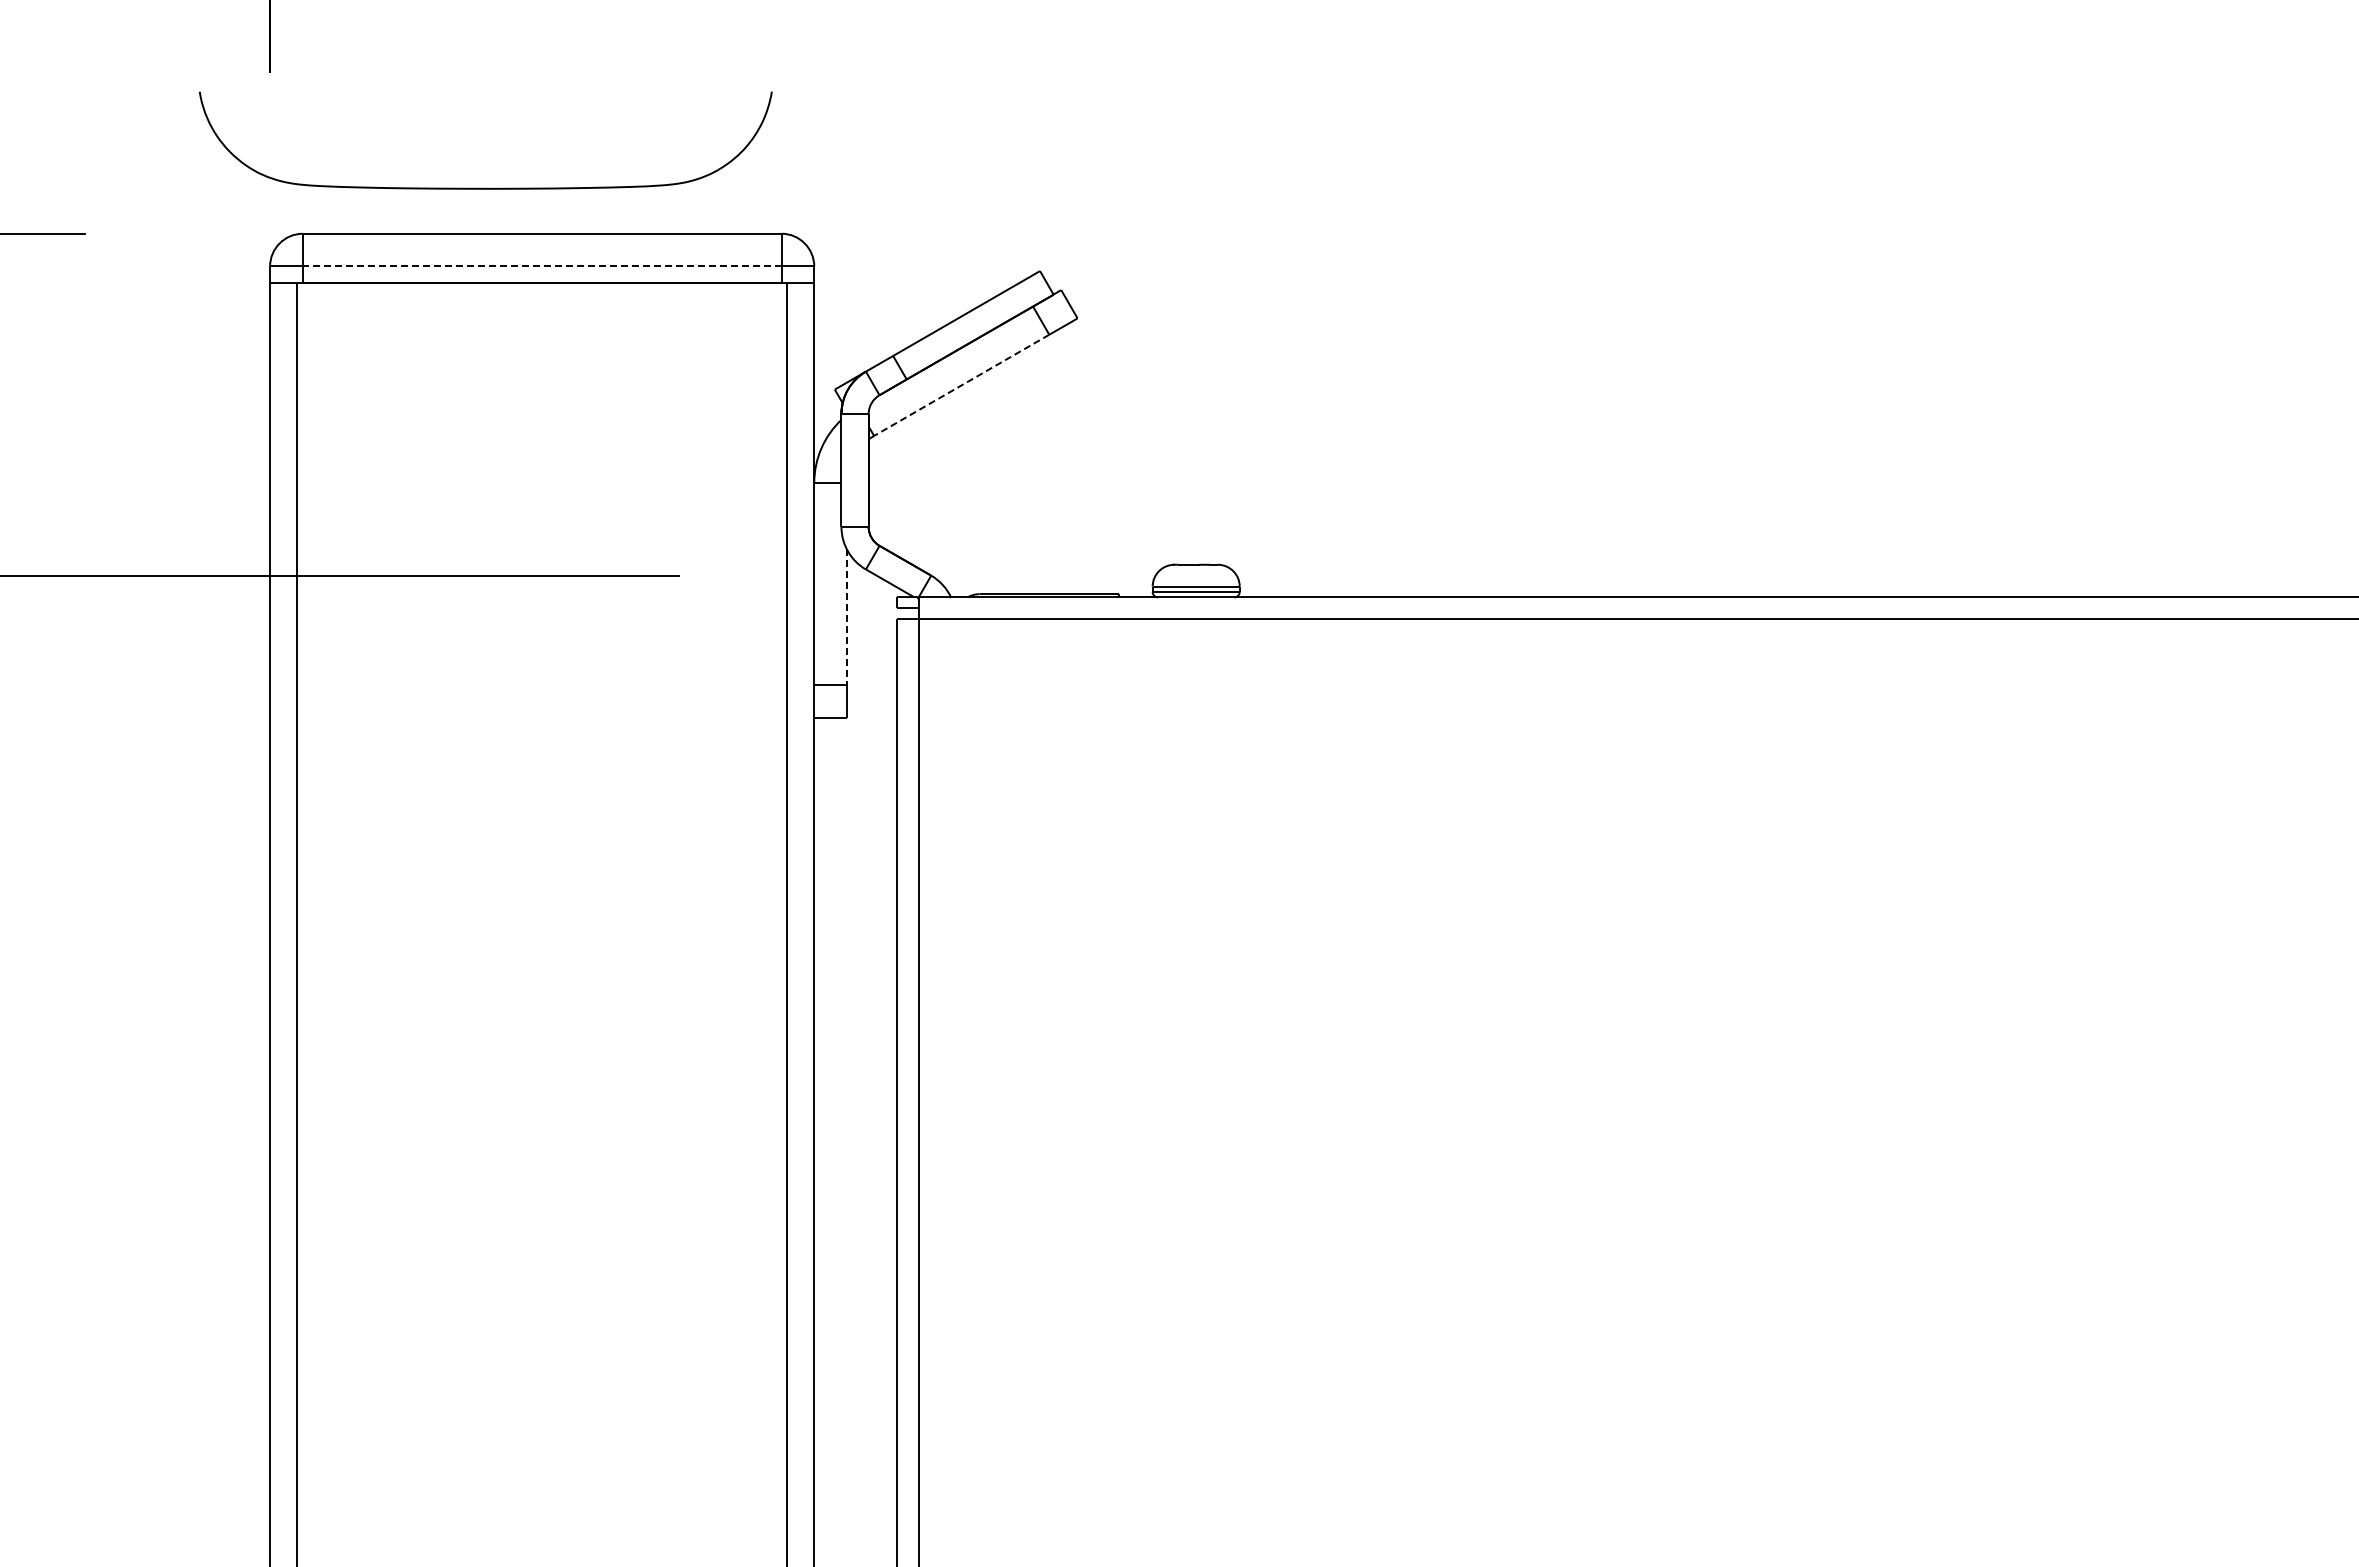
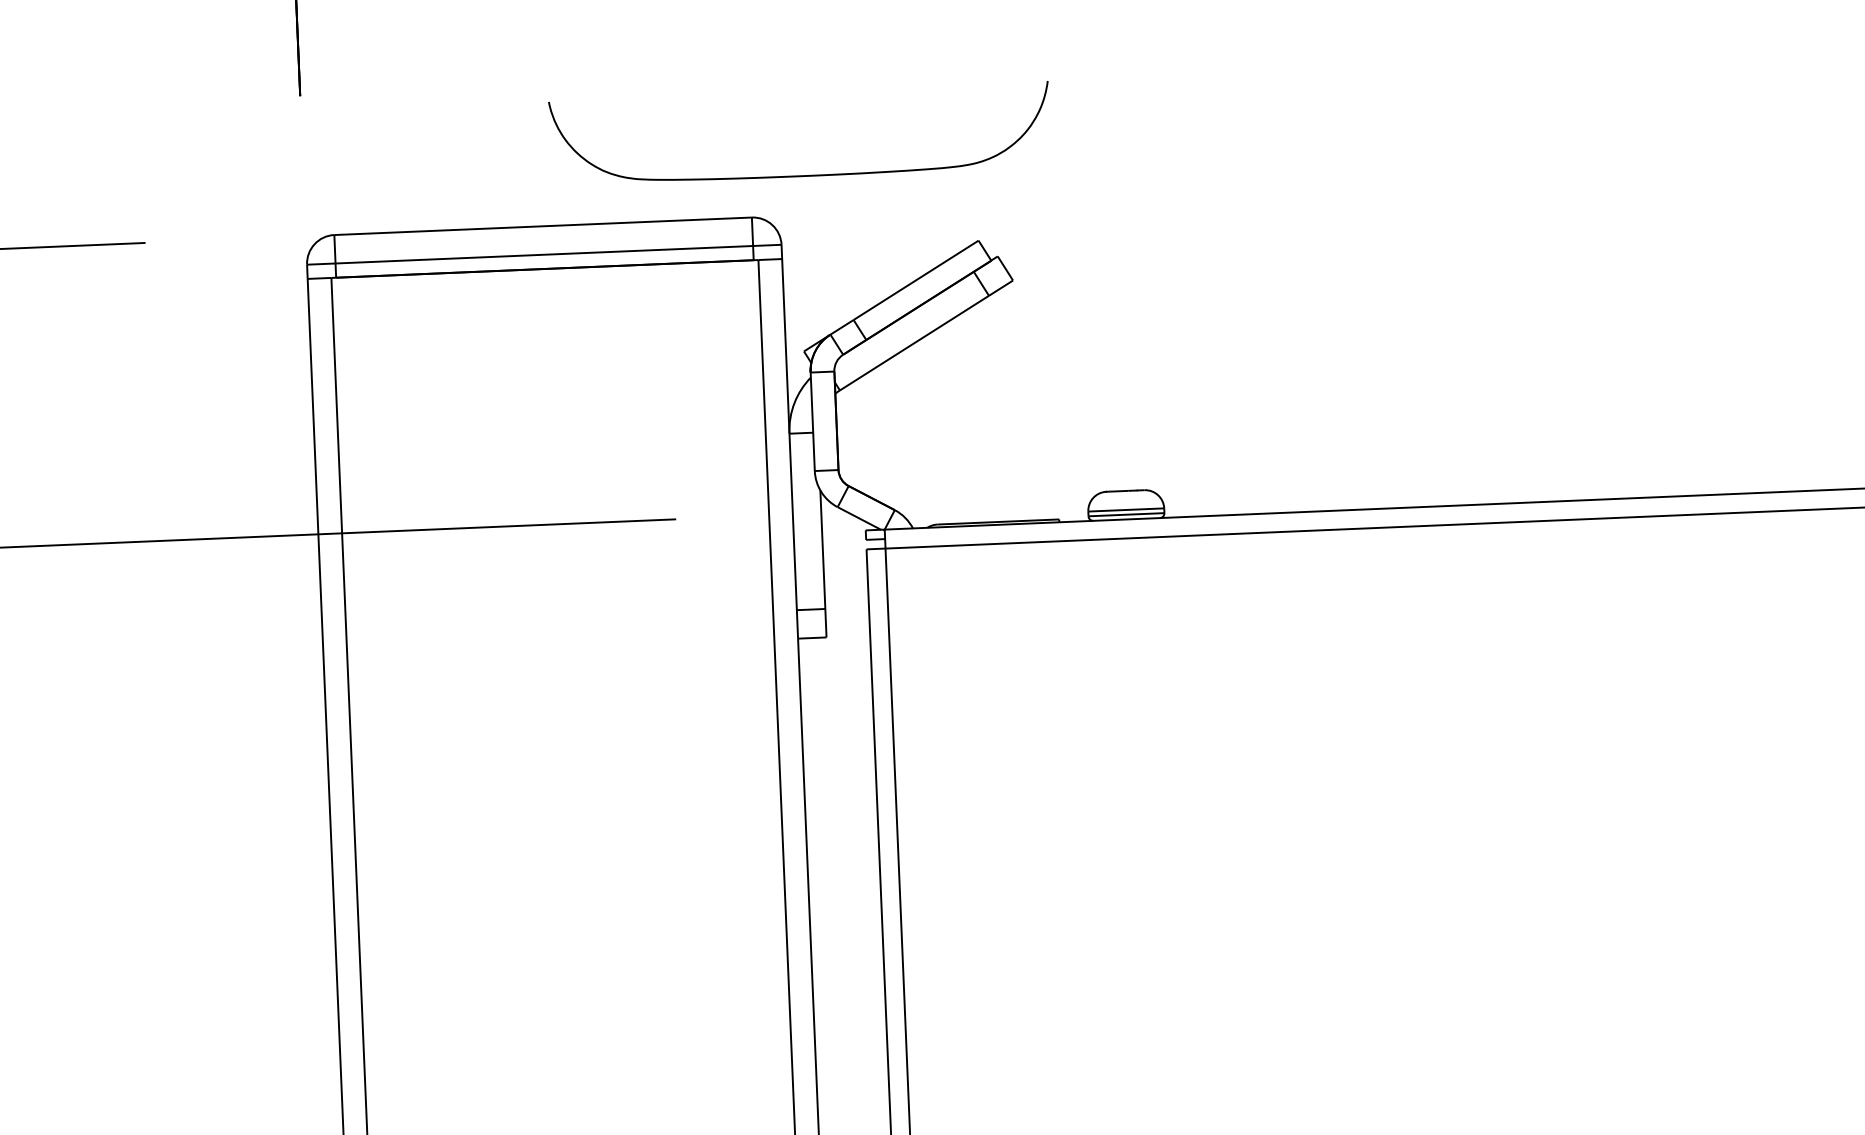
part: (485, 187) -> (801, 175), moved
line: (541, 266) -> (543, 254), dashed -> solid
line: (961, 385) -> (914, 343), dashed -> solid
line: (846, 617) -> (822, 549), dashed -> solid

